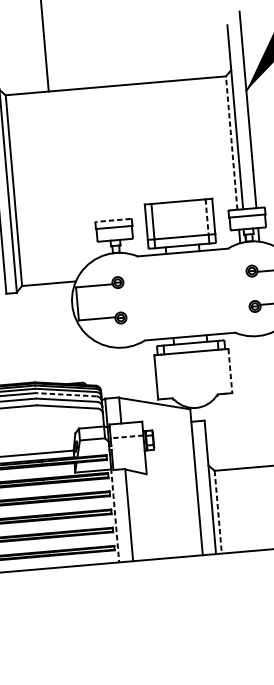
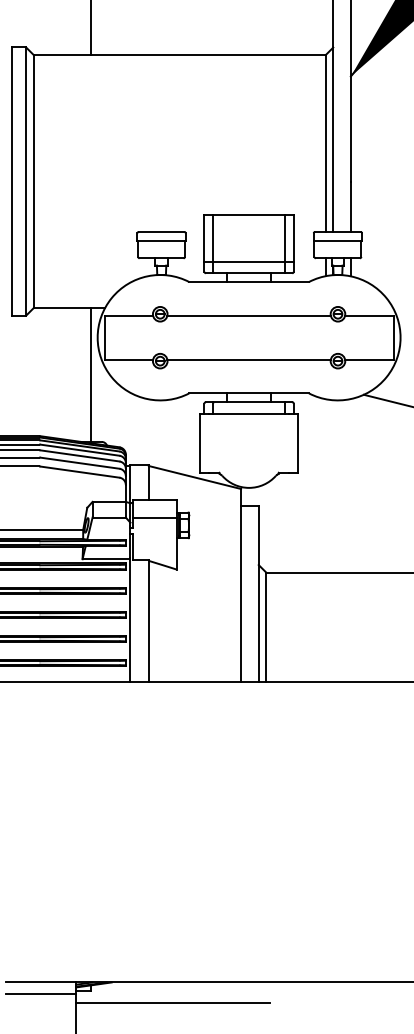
line: (231, 143) -> (325, 143), dashed -> solid
line: (206, 217) -> (284, 238), dashed -> solid
line: (113, 220) -> (161, 231), dashed -> solid
line: (184, 277) -> (248, 315), added
line: (187, 311) -> (248, 359), added
line: (69, 332) -> (90, 374), added
line: (230, 371) -> (298, 443), dashed -> solid
line: (66, 394) -> (79, 455), dashed -> solid
line: (126, 437) -> (154, 518), dashed -> solid
line: (218, 512) -> (266, 627), dashed -> solid
line: (115, 515) -> (130, 620), dashed -> solid

